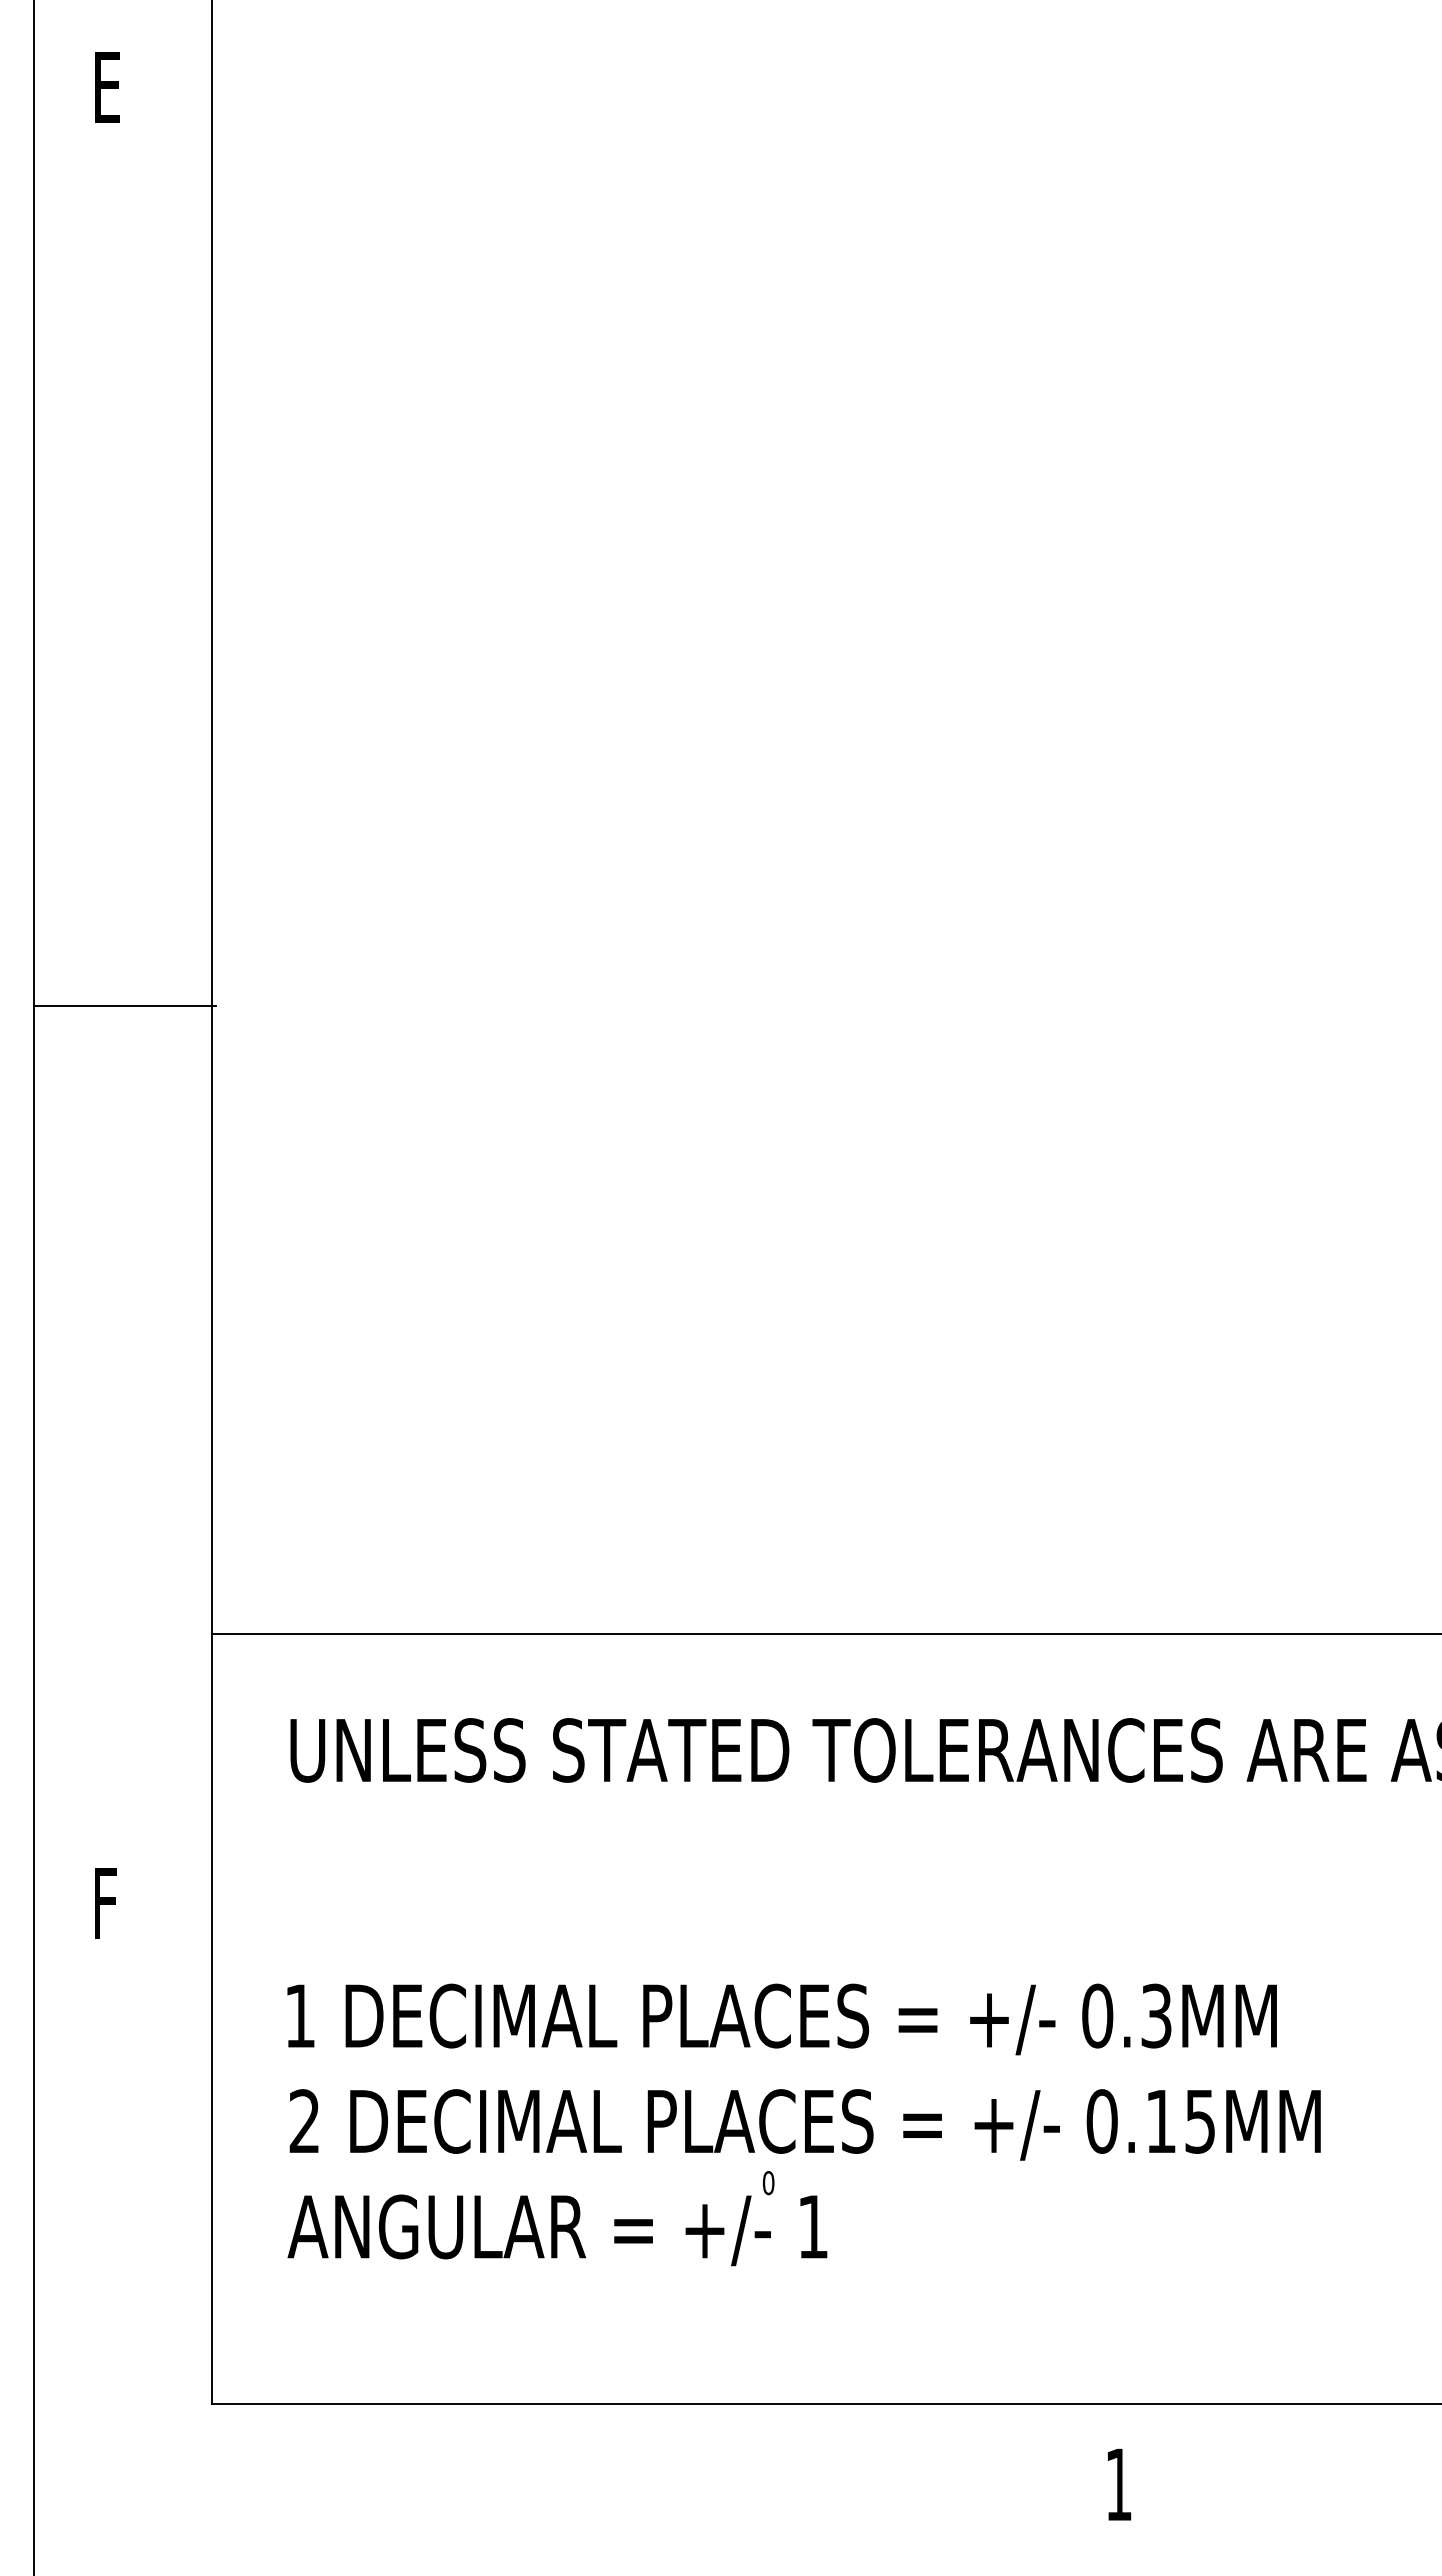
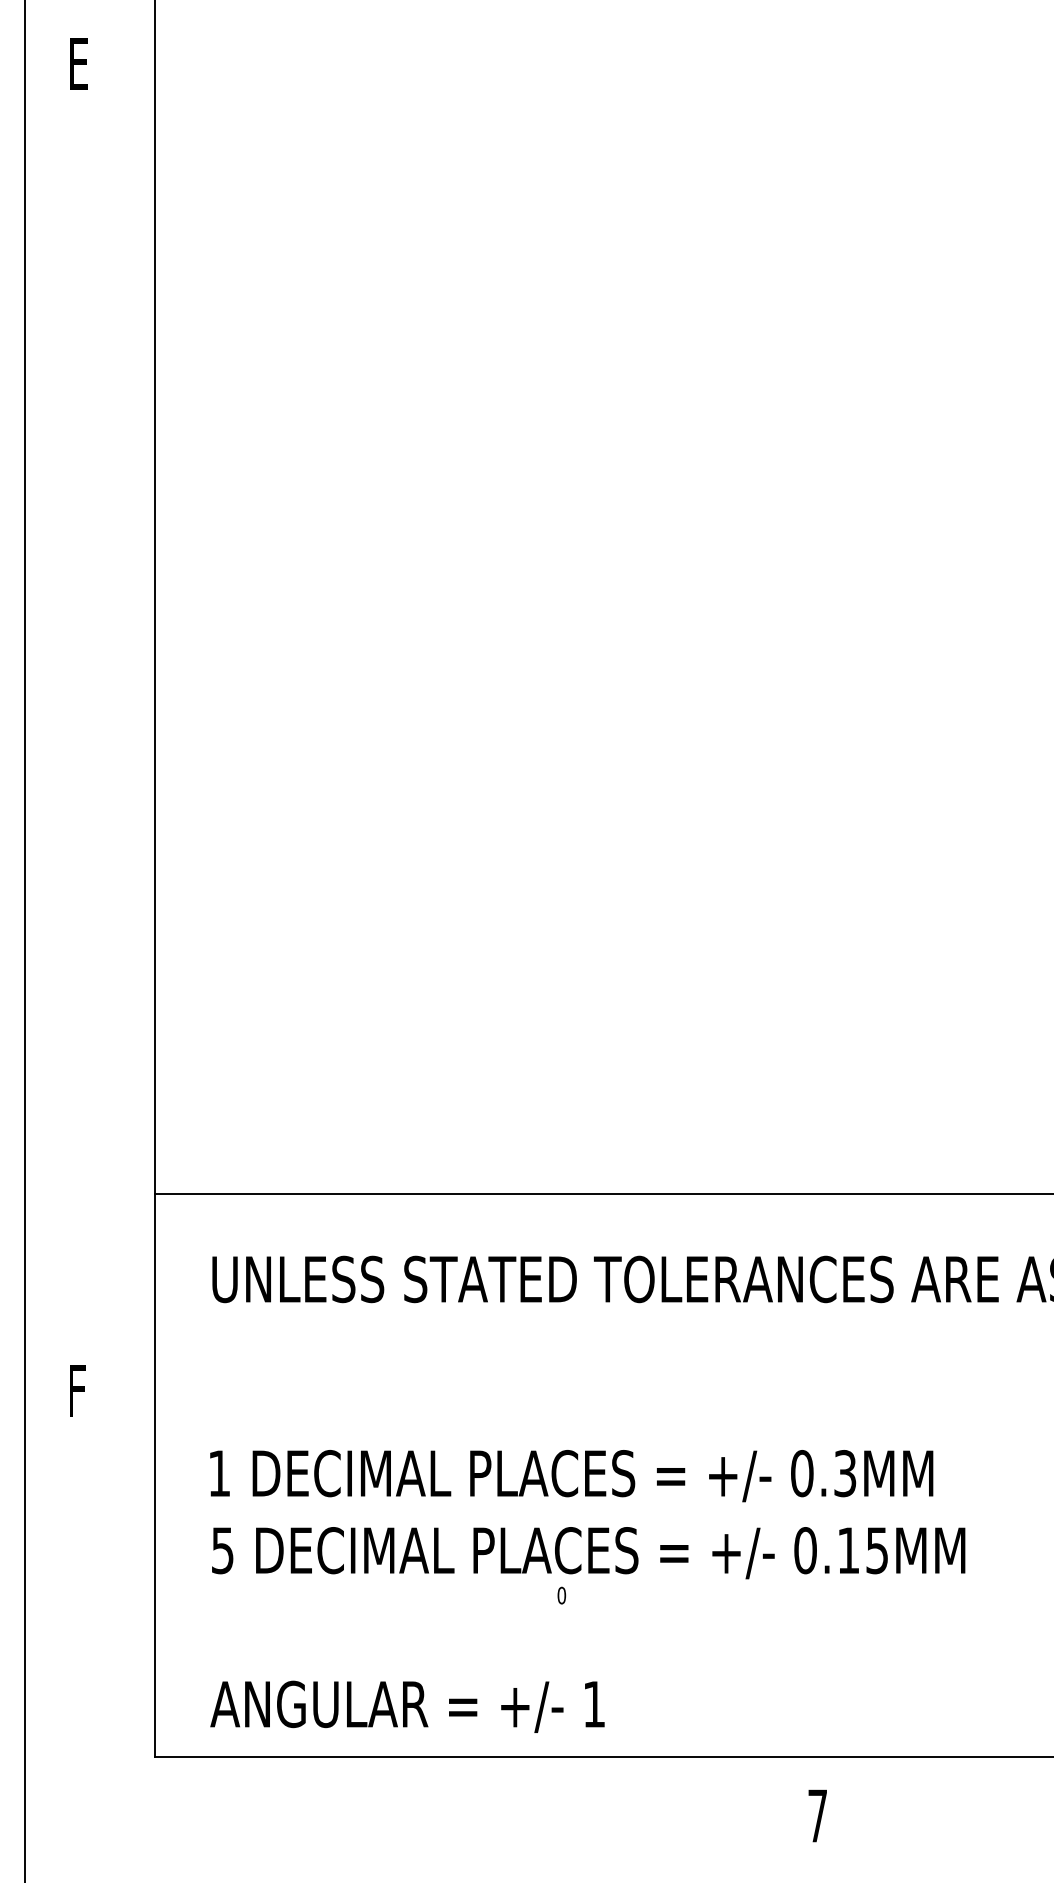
line: (124, 1005) -> (91, 735), removed
text: (304, 2121) -> (222, 1550), 2 -> 5
text: (557, 2230) -> (407, 1707), moved
text: (1118, 2484) -> (817, 1815), 1 -> 7

